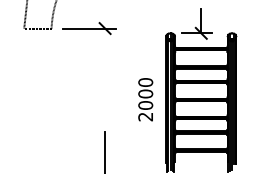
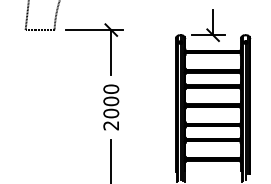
line: (105, 49) -> (111, 52), added
text: (145, 99) -> (111, 107), moved

